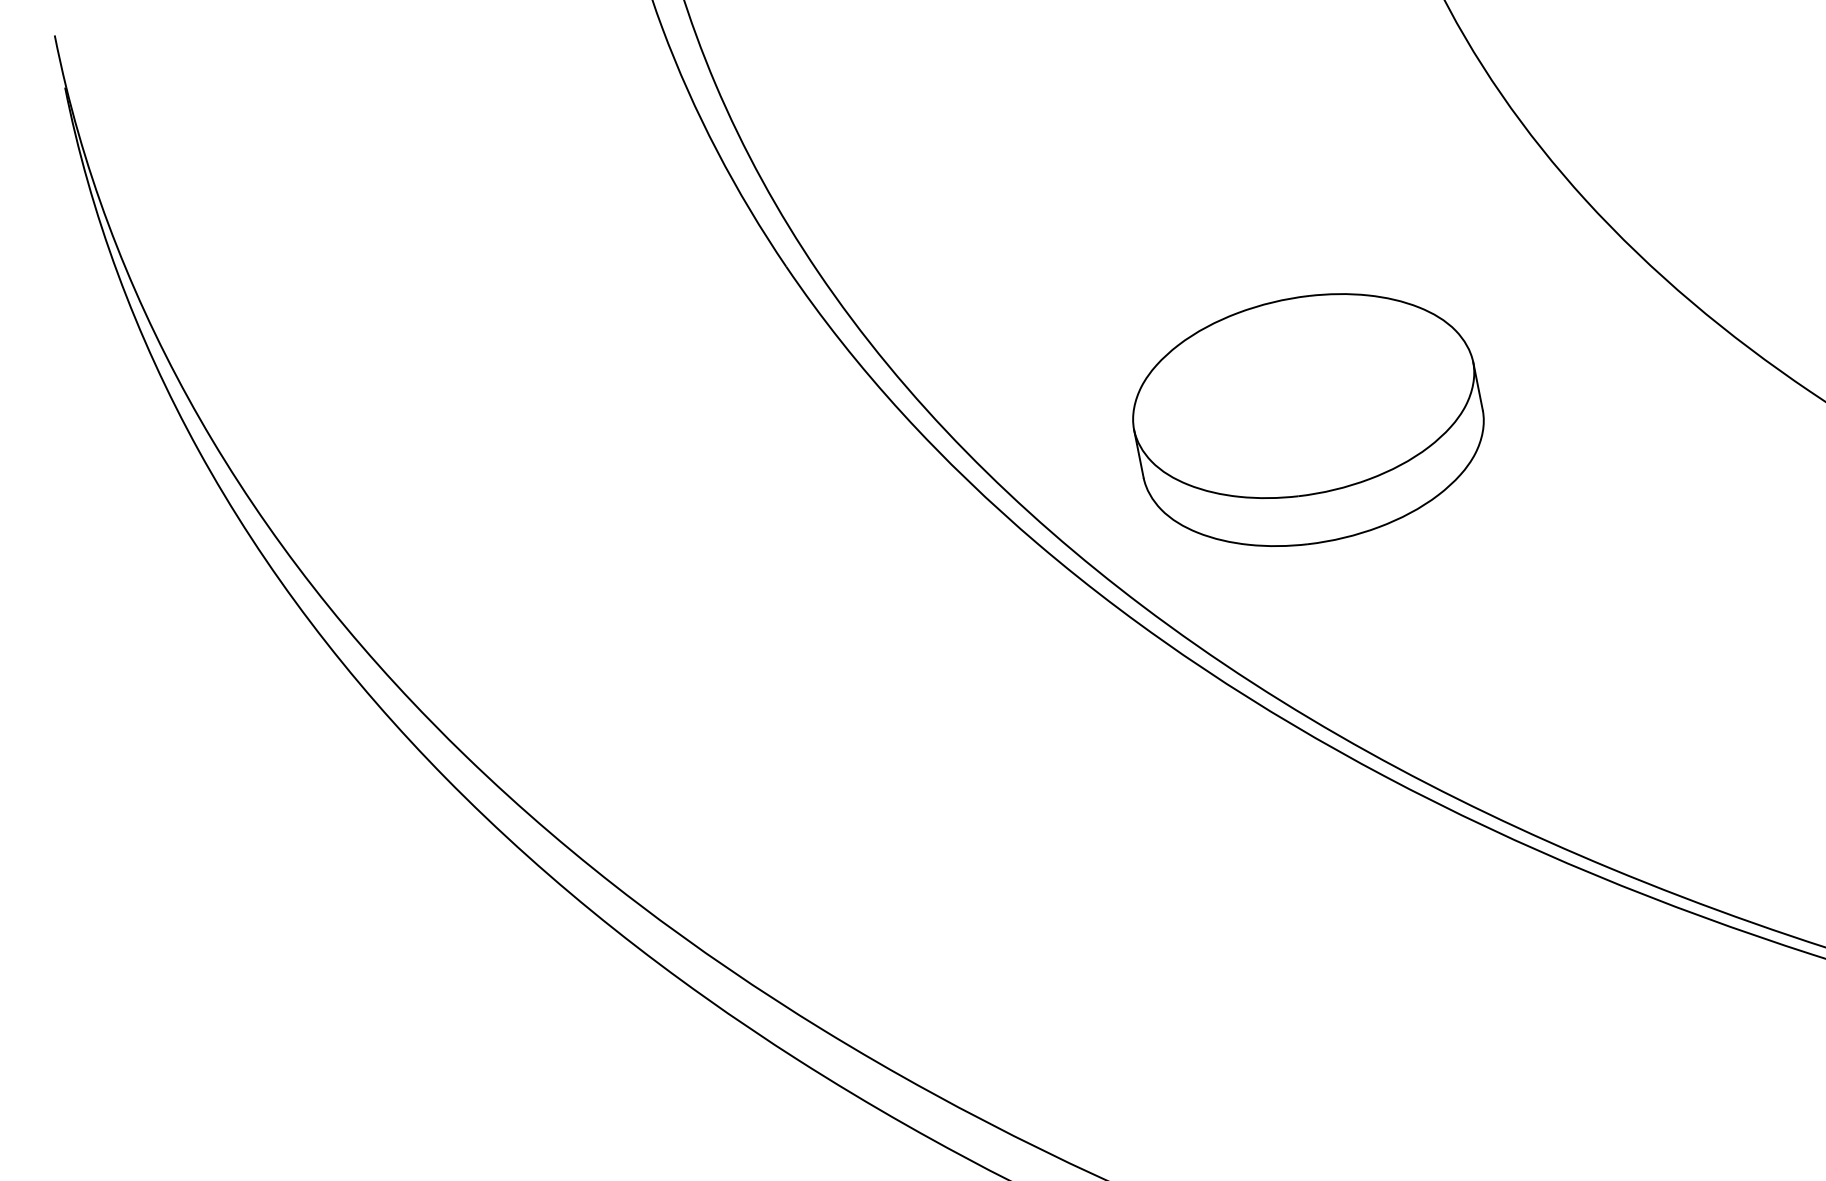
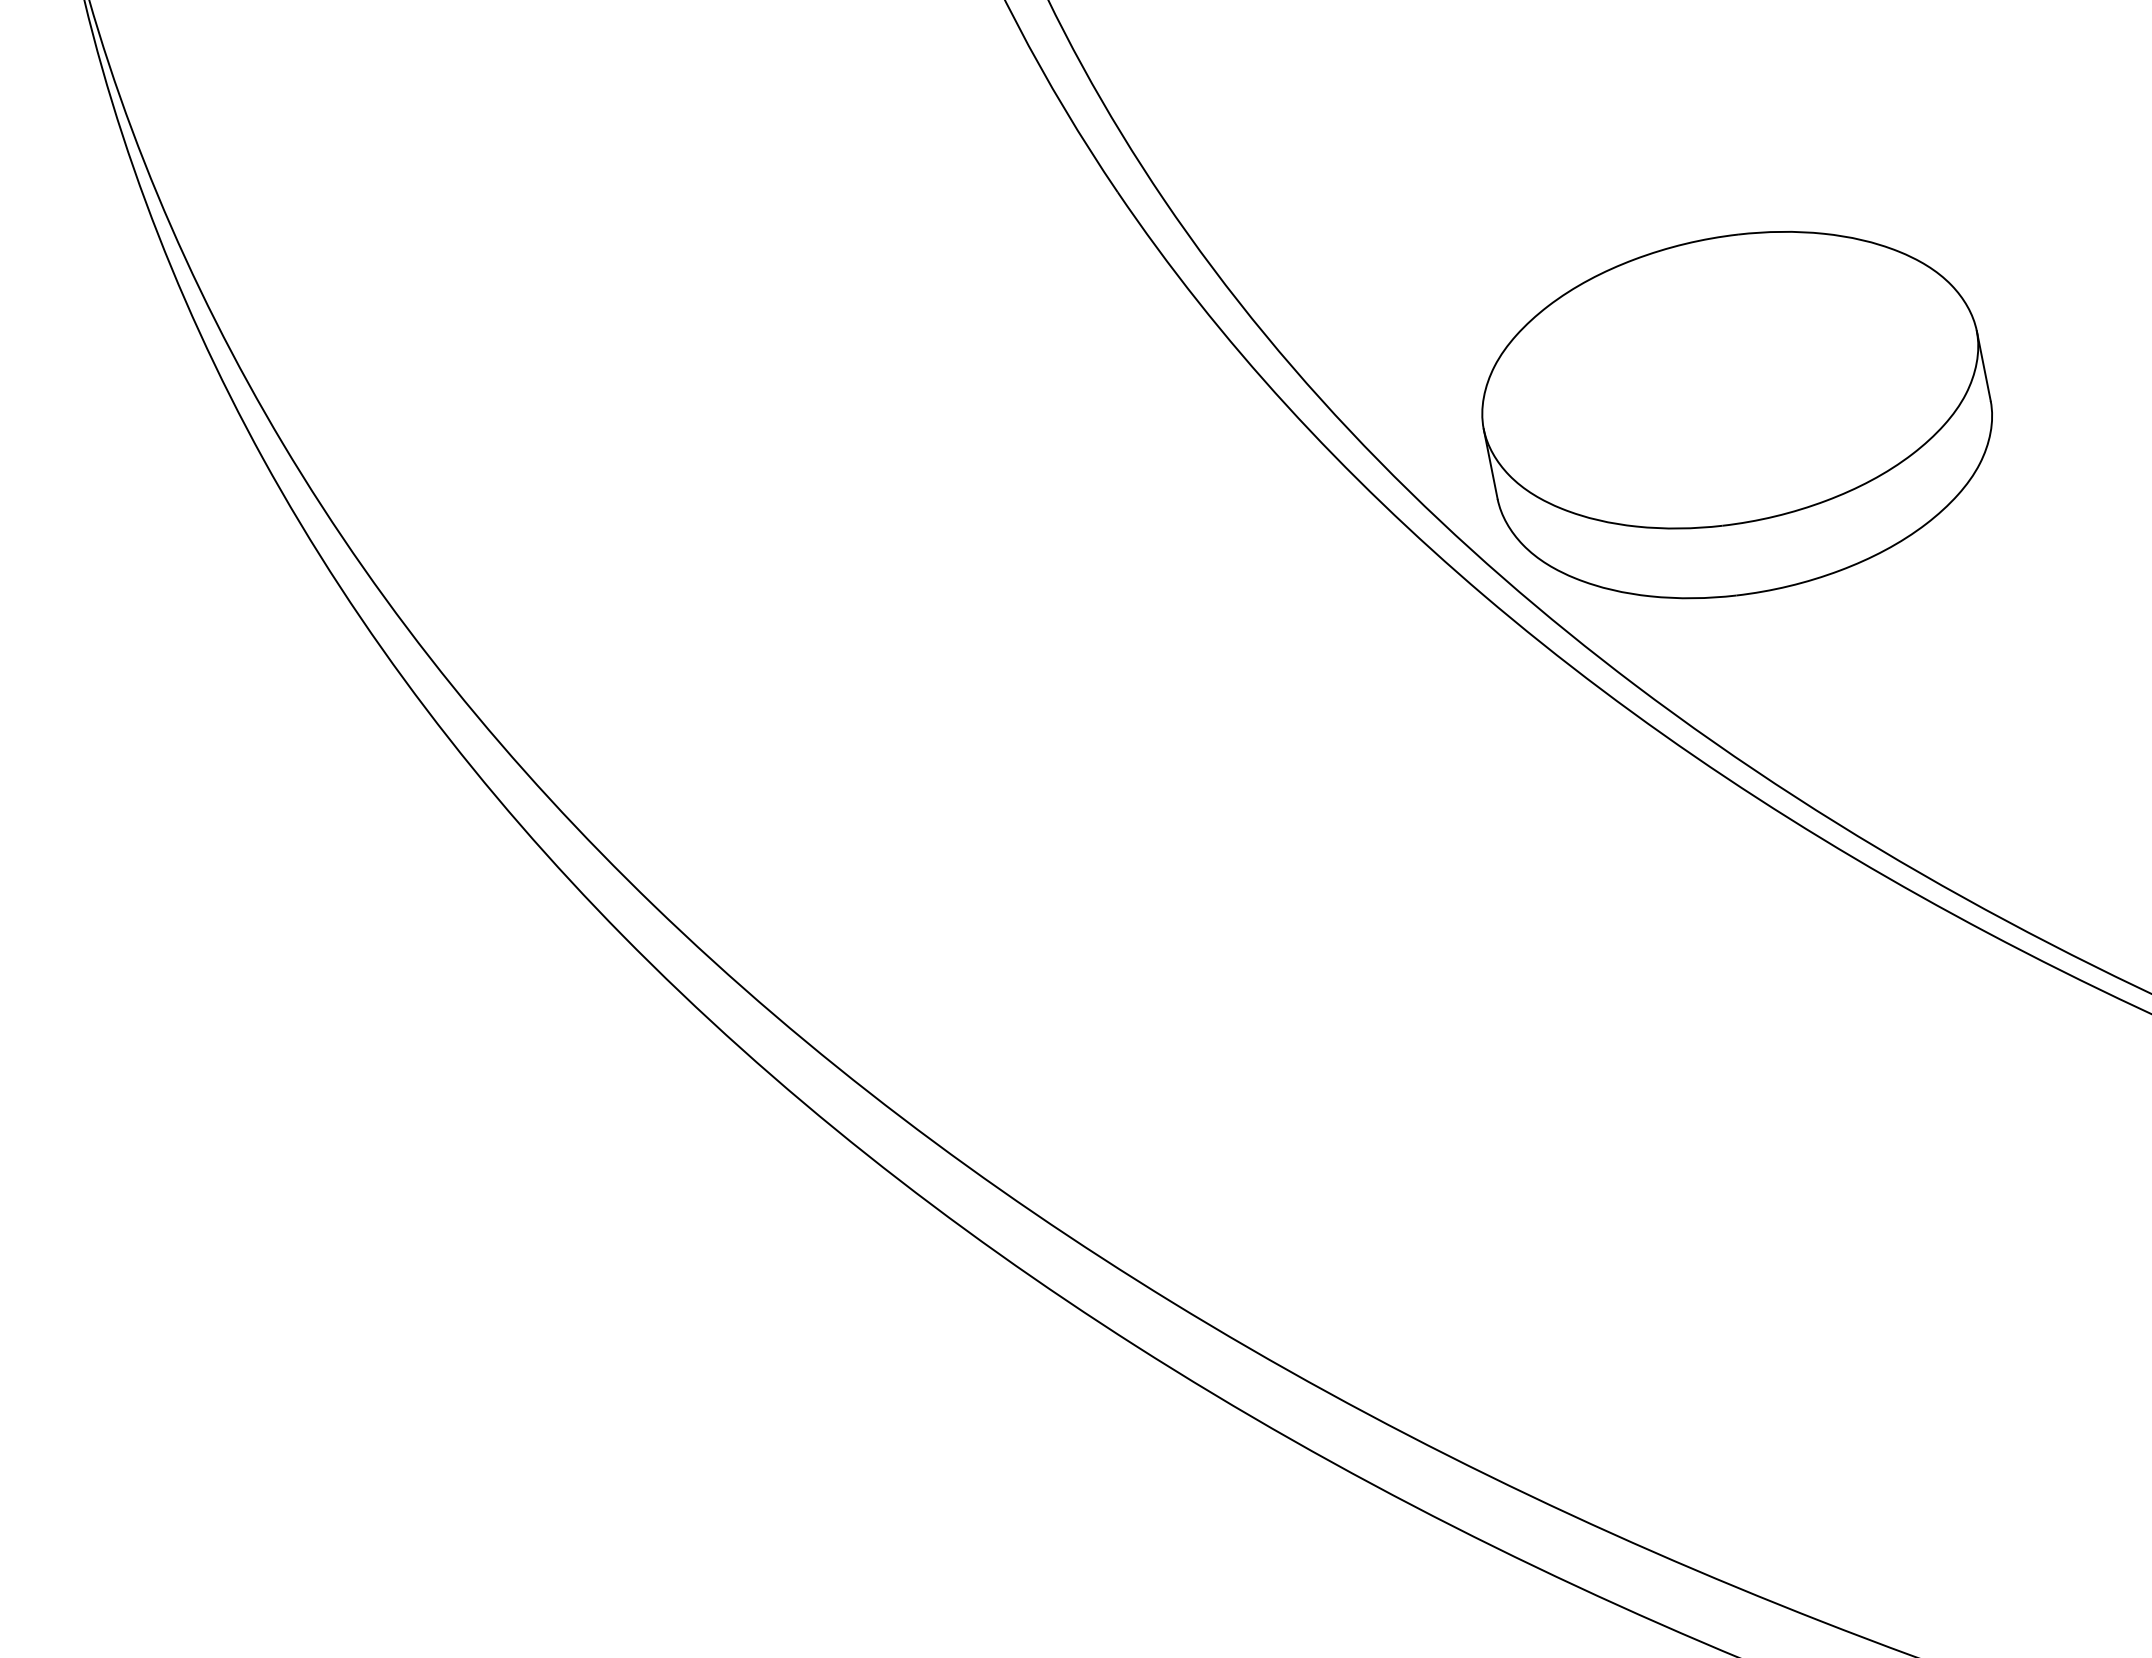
part: (1308, 419) -> (1737, 414), moved

